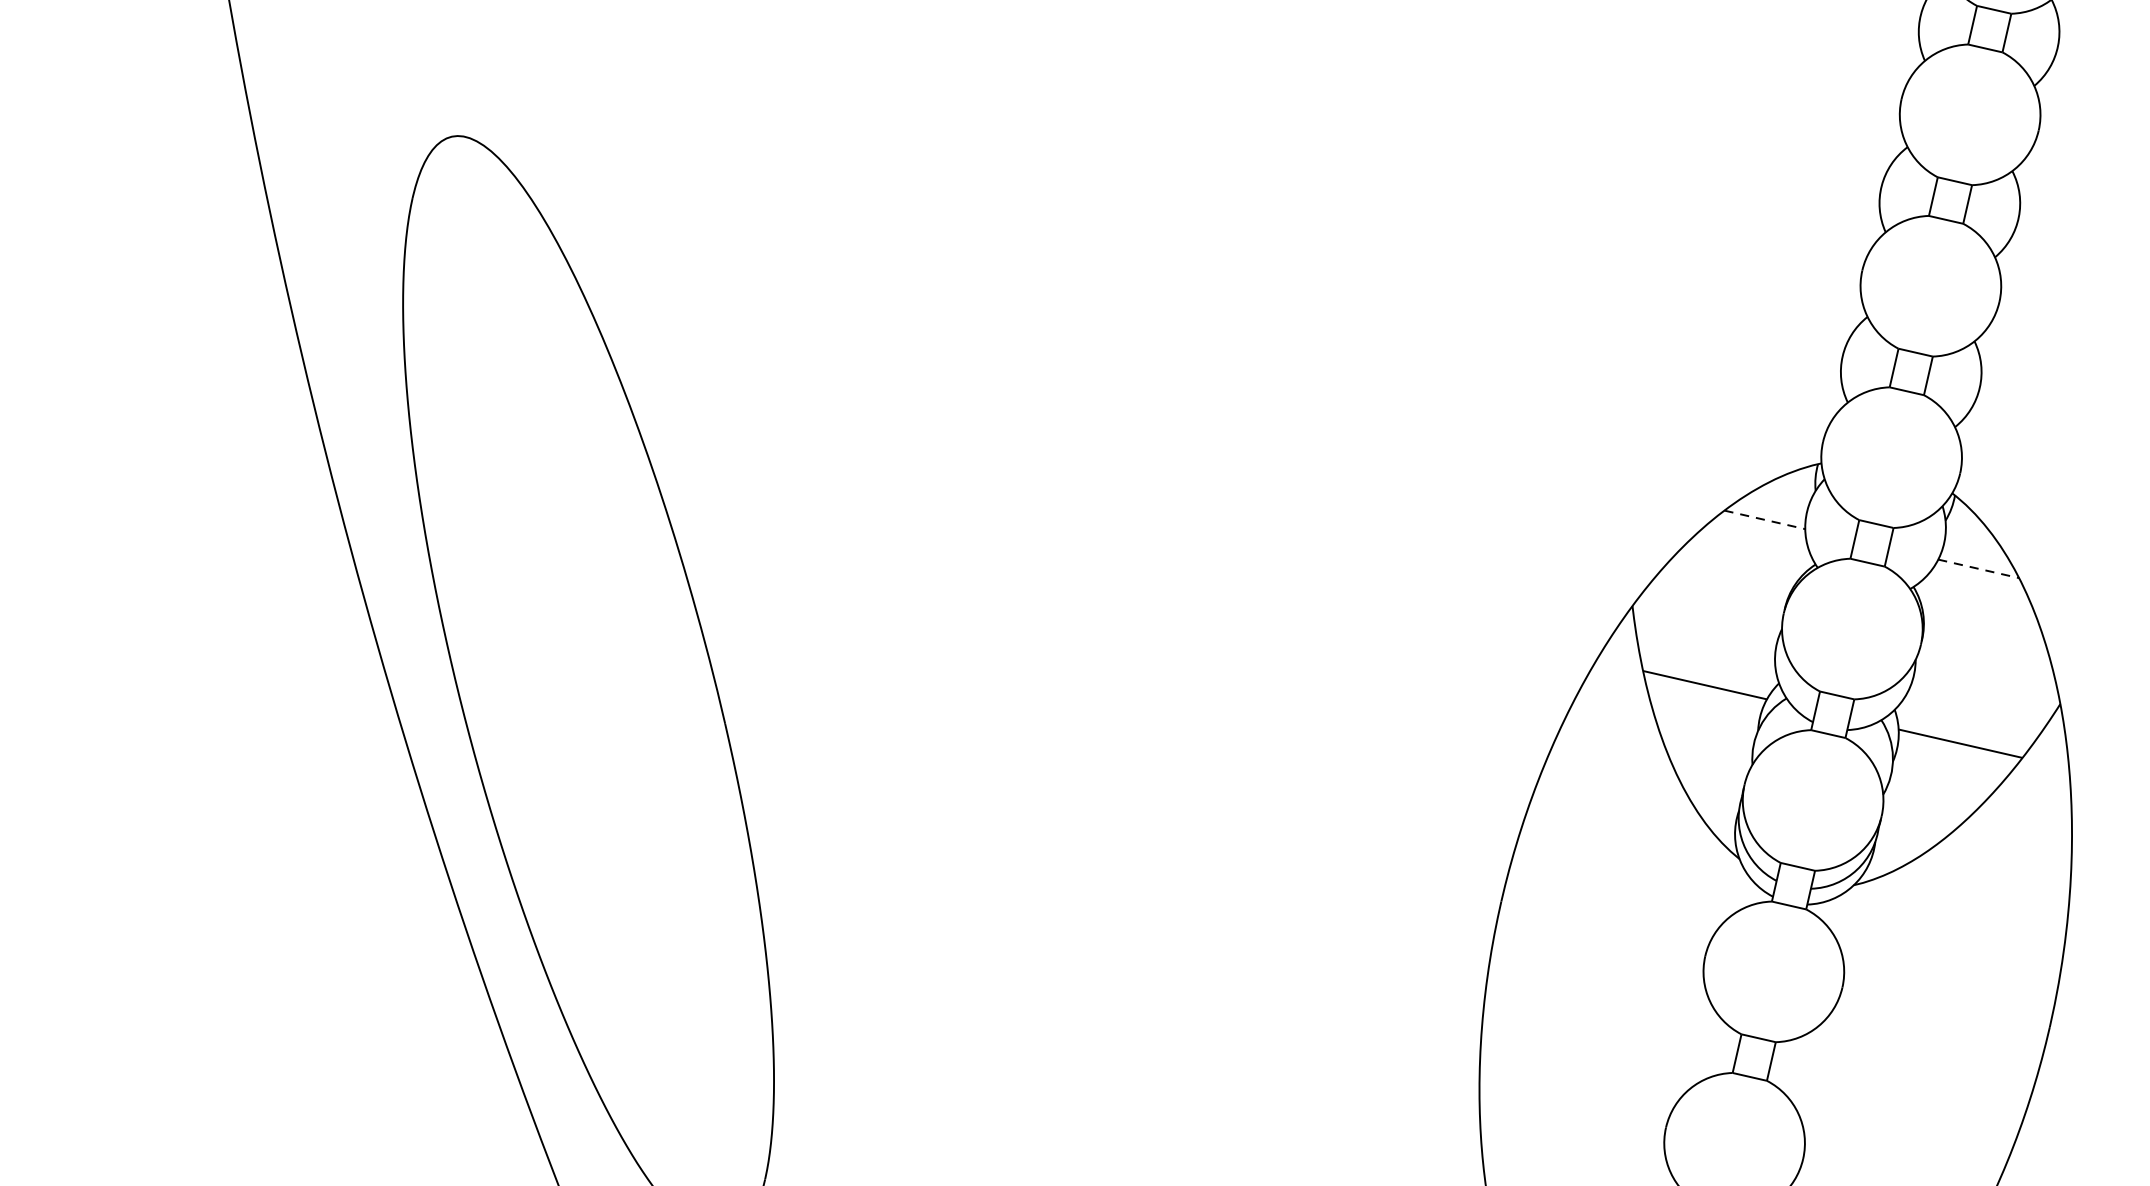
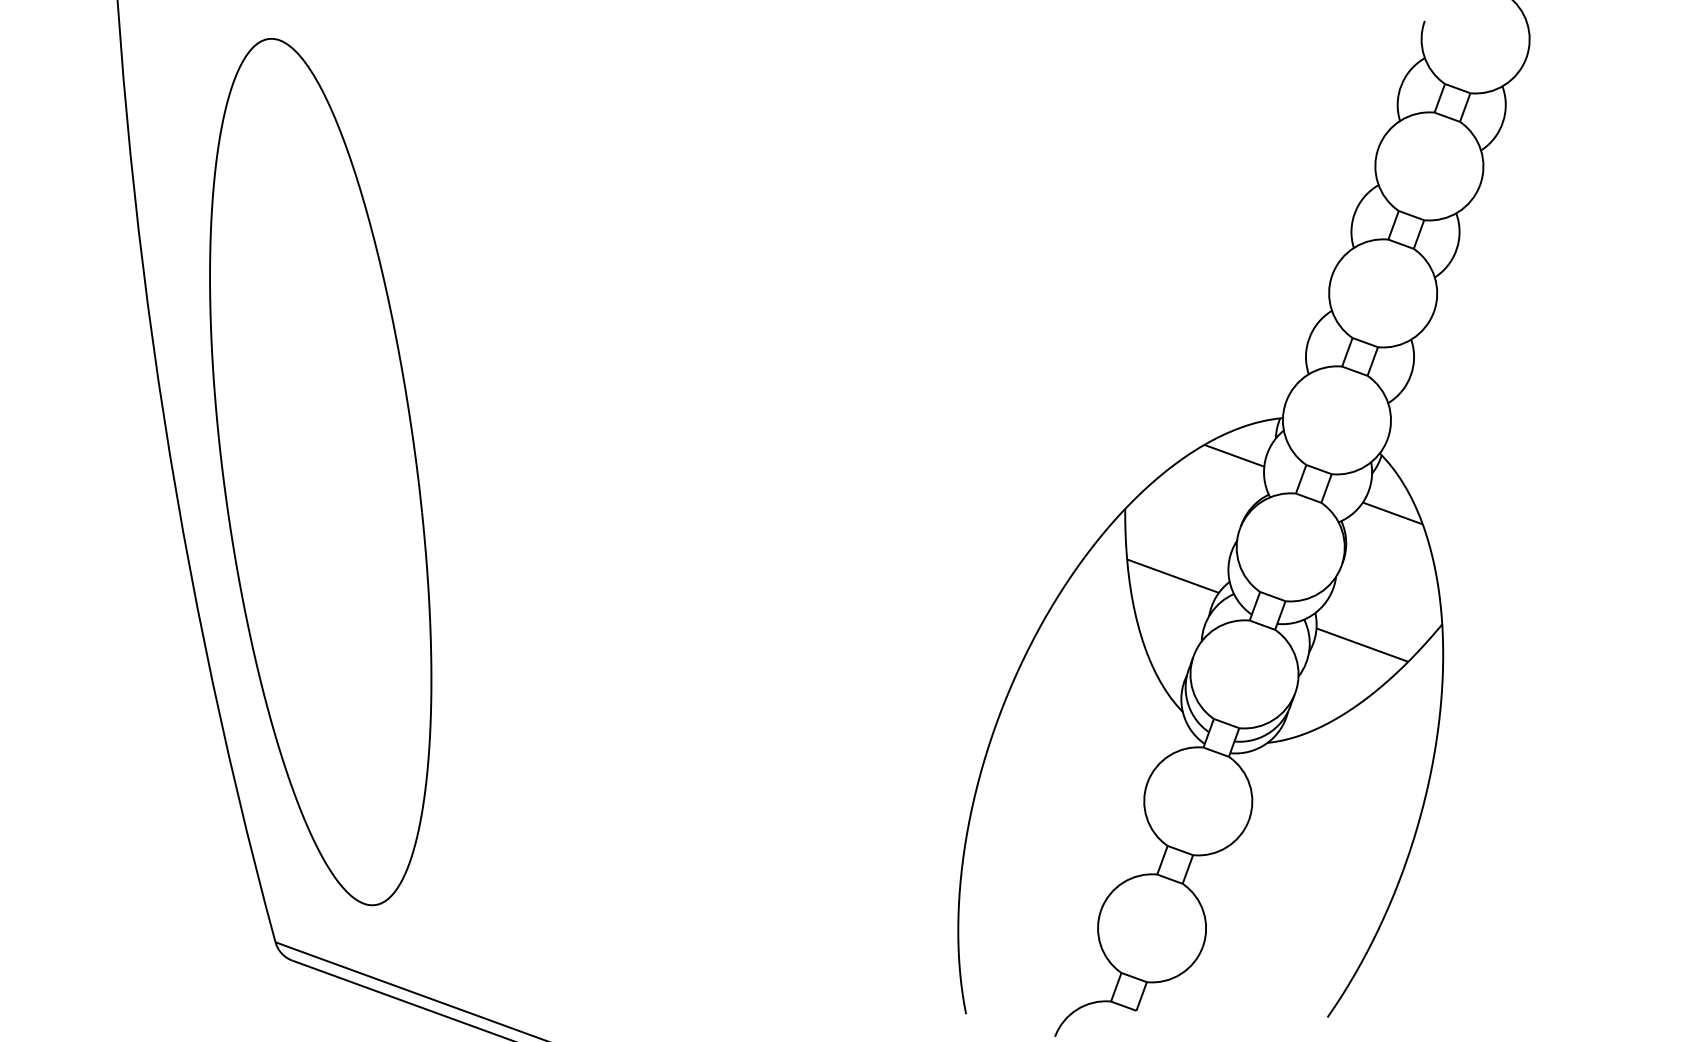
line: (1764, 519) -> (1234, 455), dashed -> solid
line: (1978, 568) -> (1392, 513), dashed -> solid

